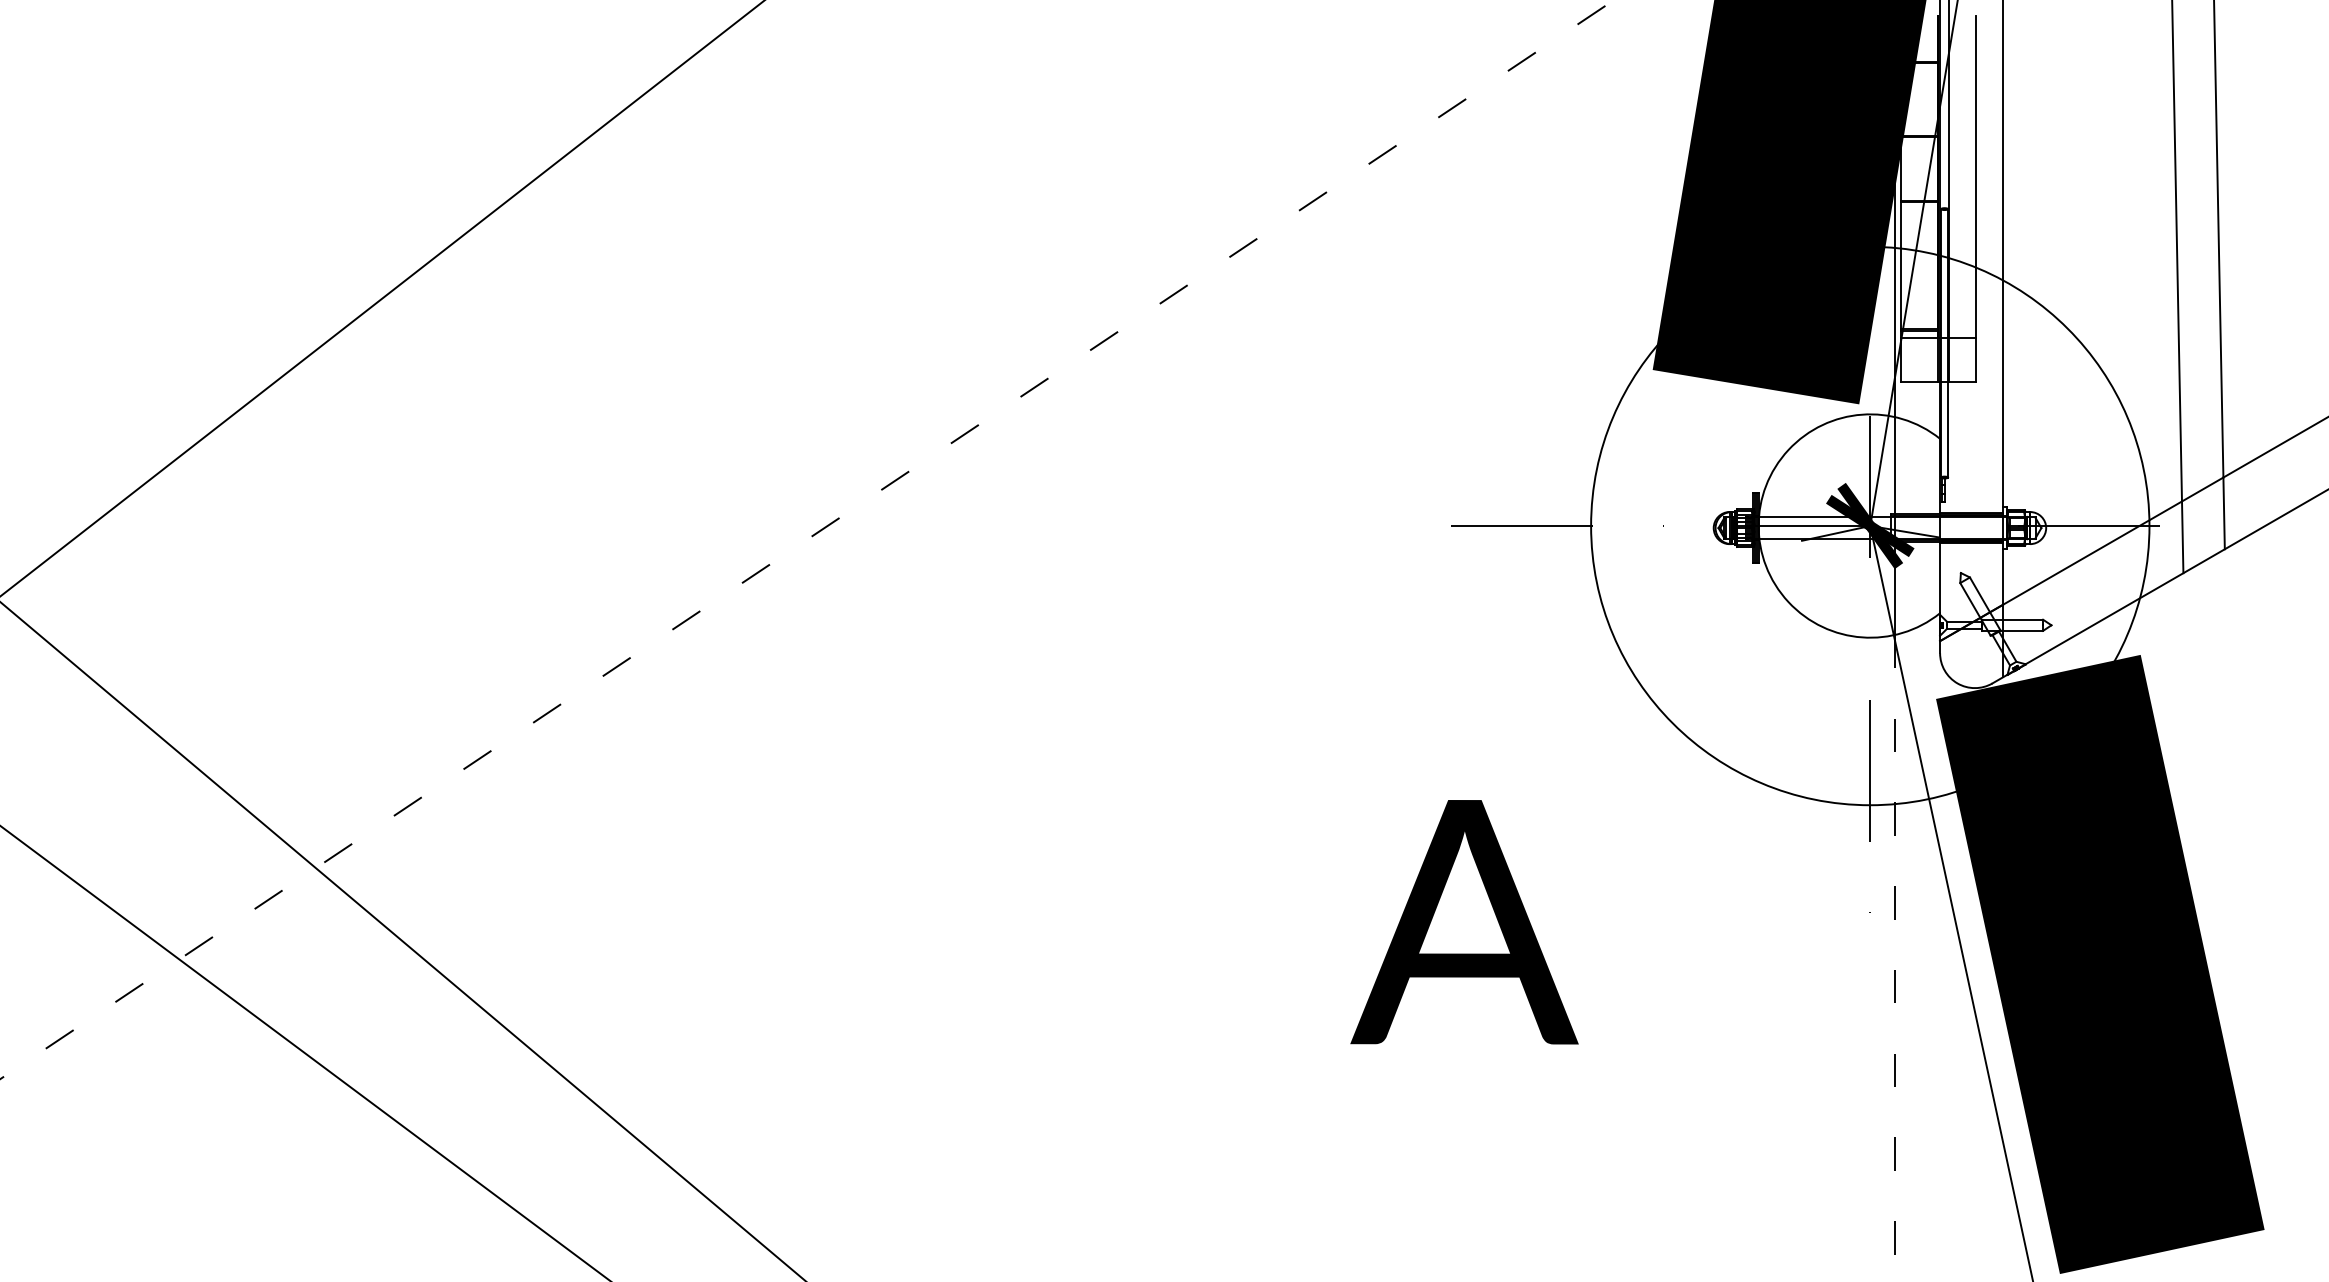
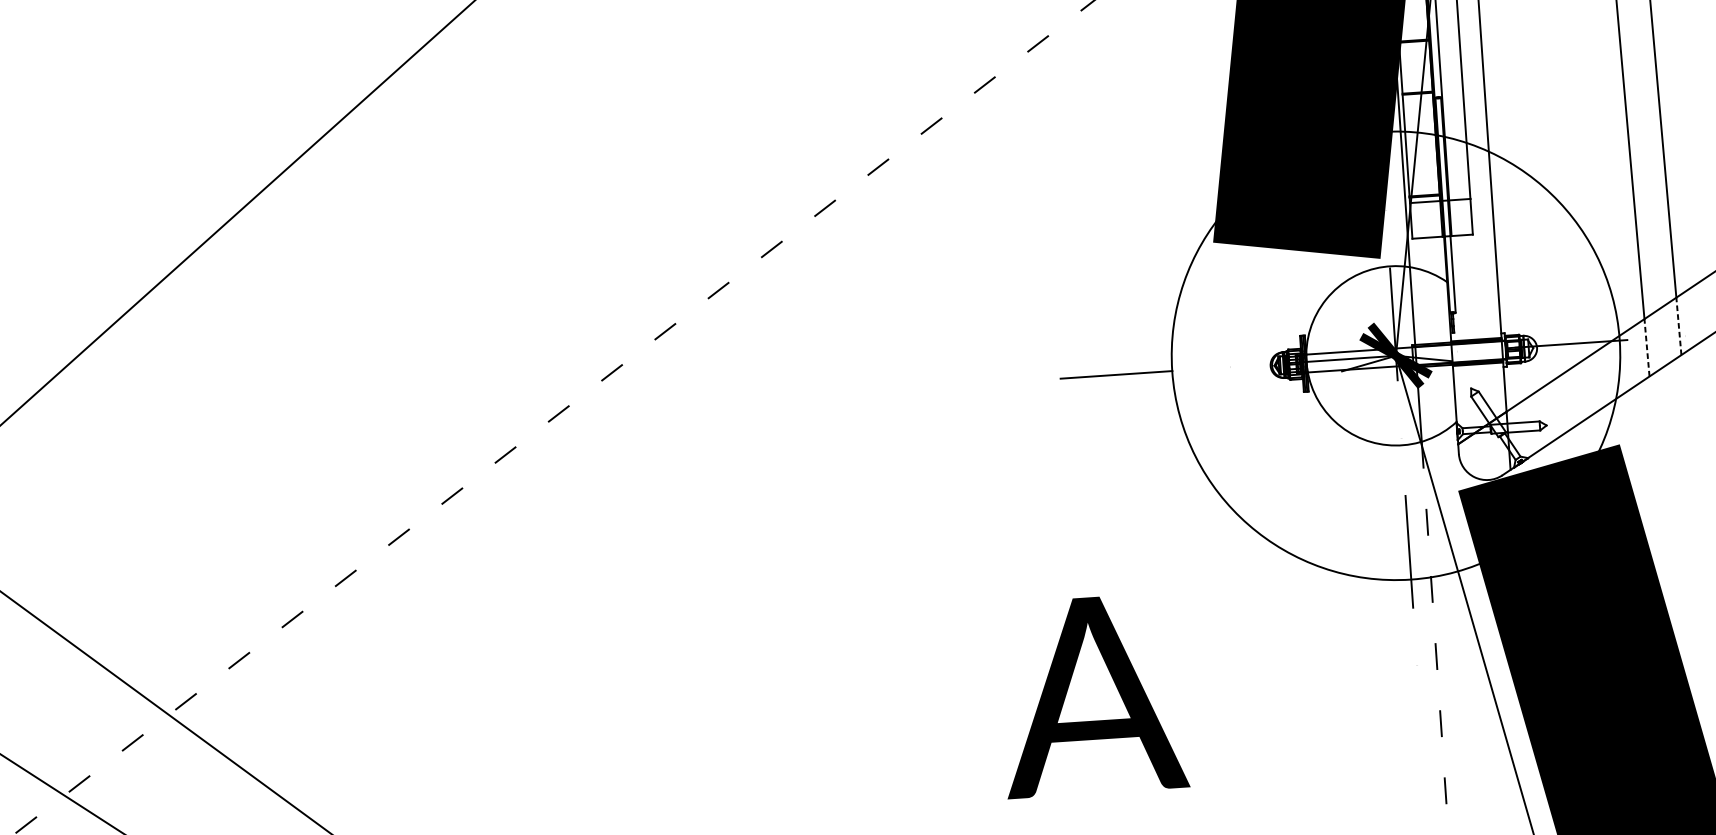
line: (2224, 513) -> (1679, 326), solid -> dashed
line: (2182, 537) -> (1646, 347), solid -> dashed

